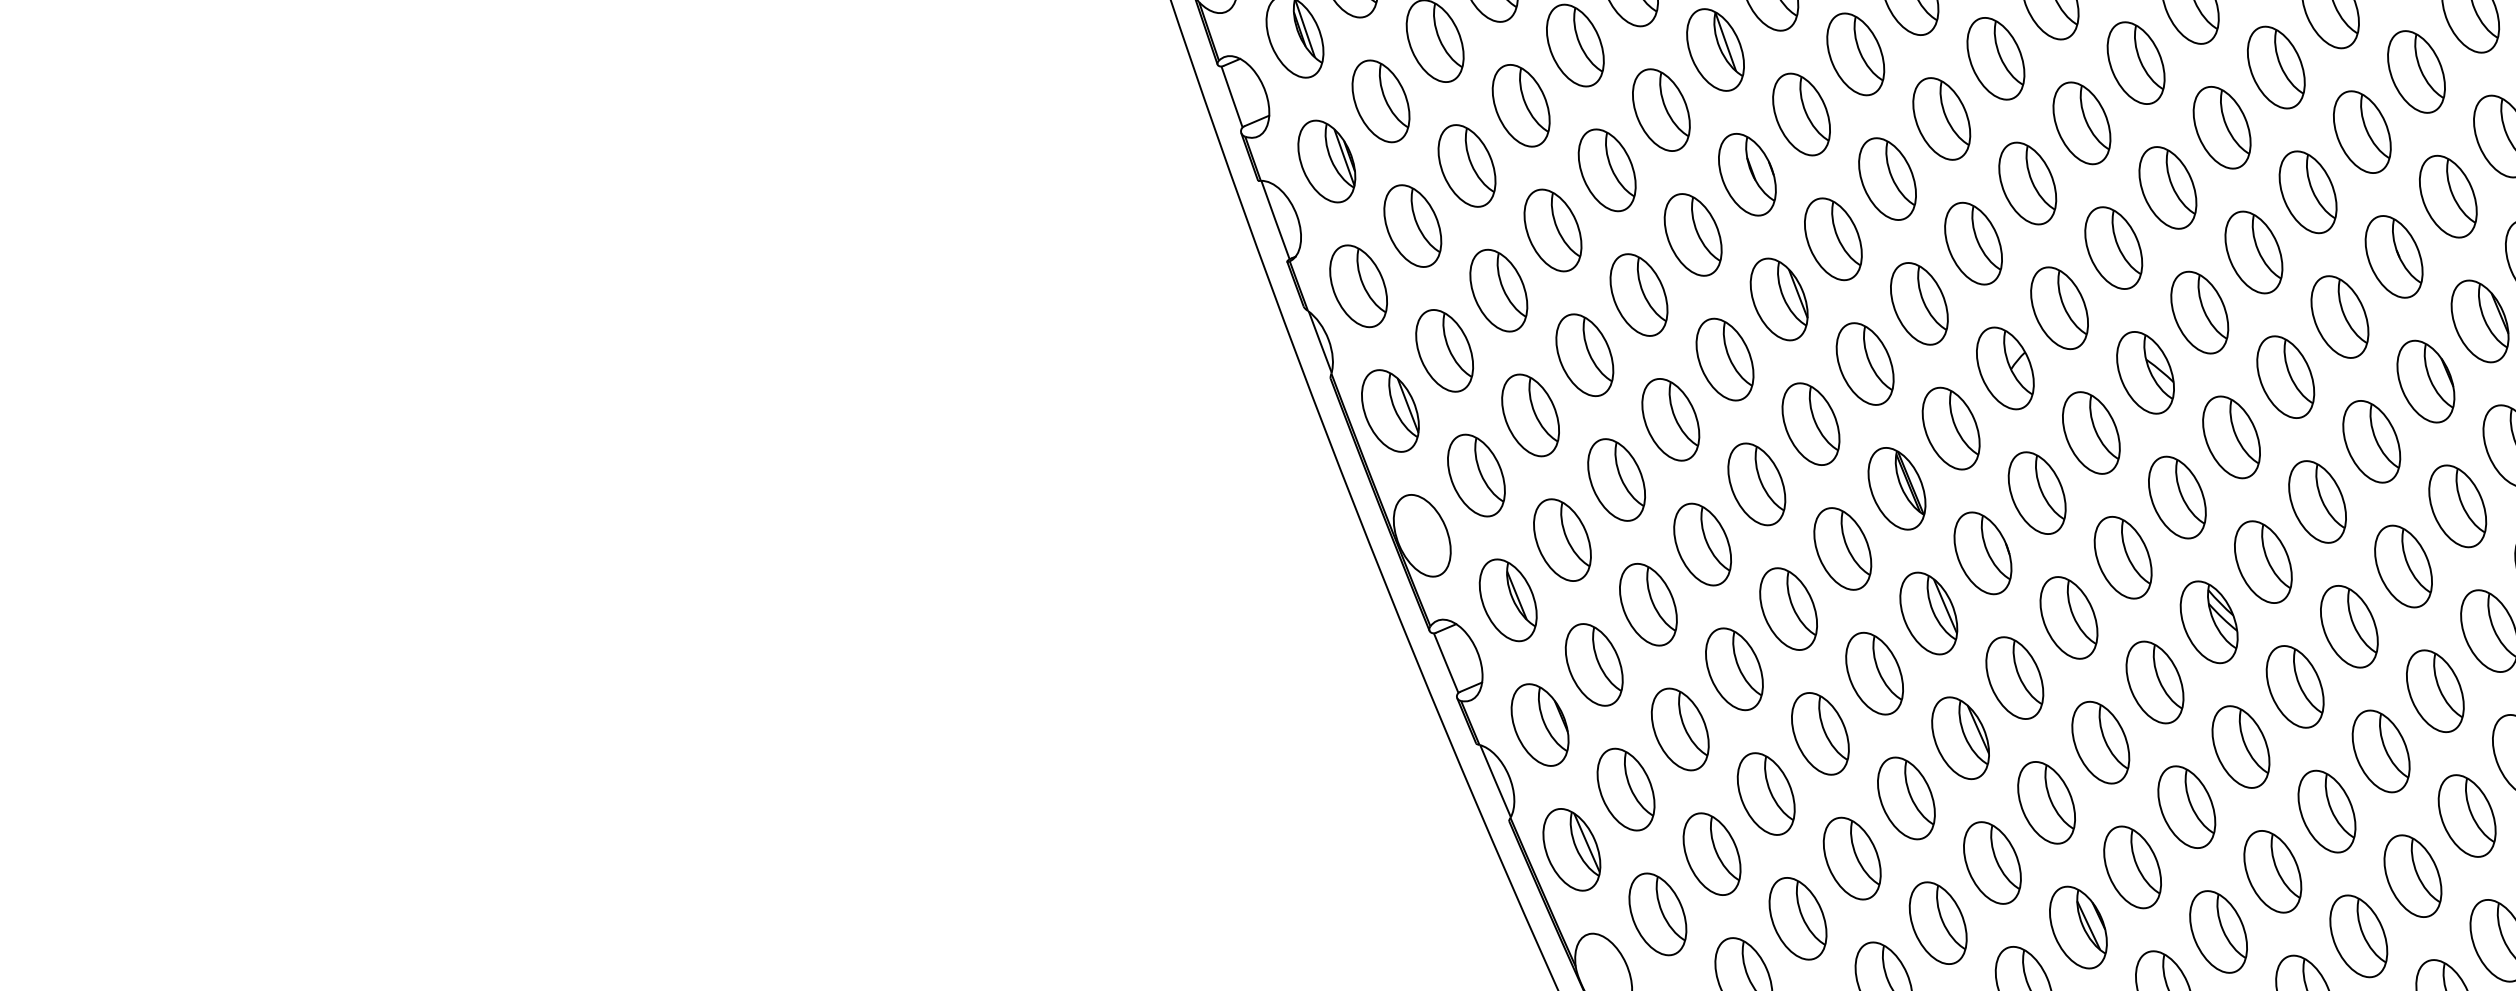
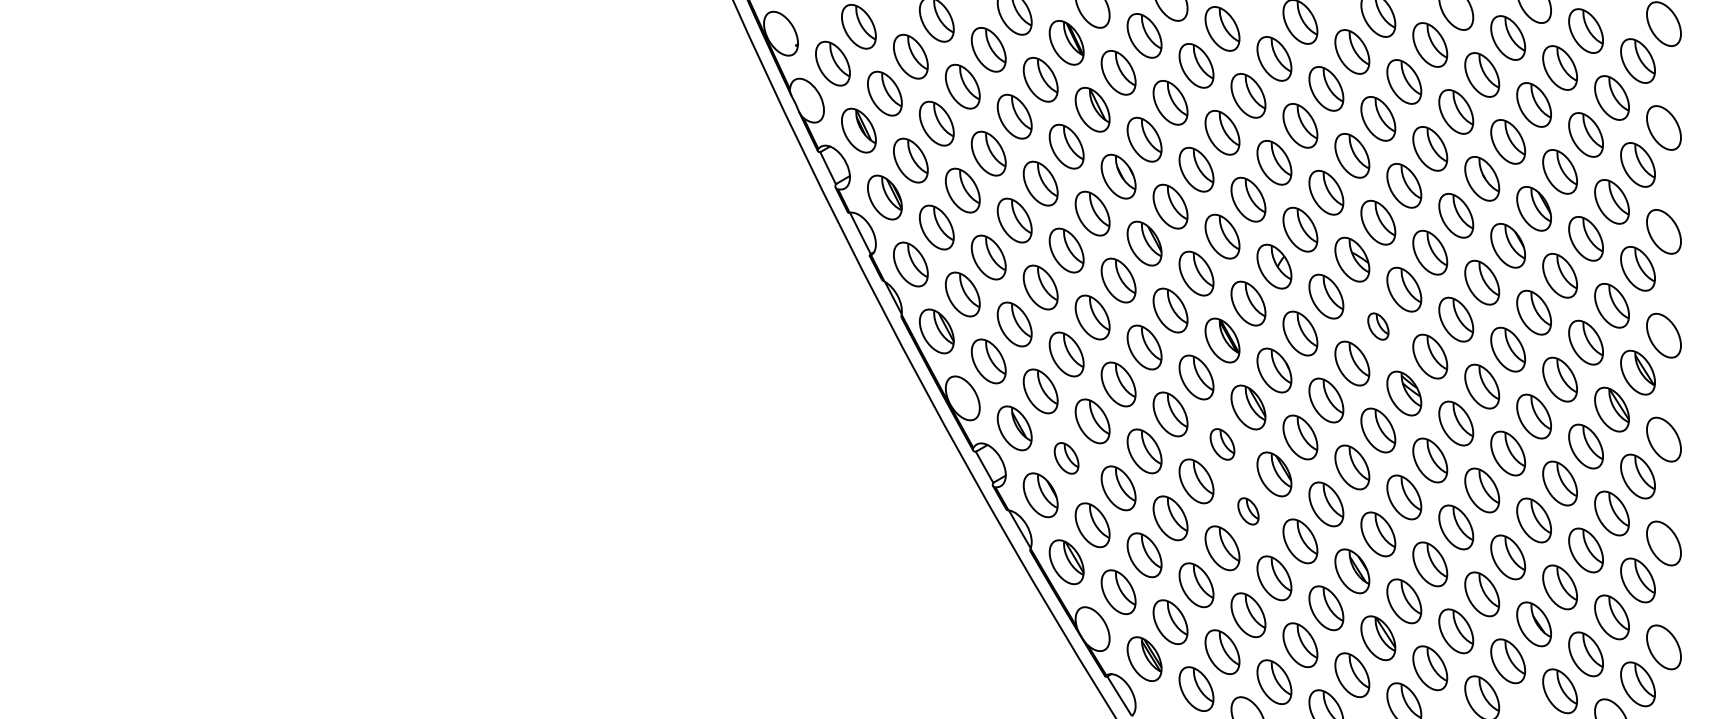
part: (2177, 497) -> (1378, 326), size x0.6
part: (1593, 665) -> (1066, 458), size x0.7
part: (1874, 673) -> (1222, 444), size x0.7
part: (1906, 798) -> (1248, 511), size x0.6

